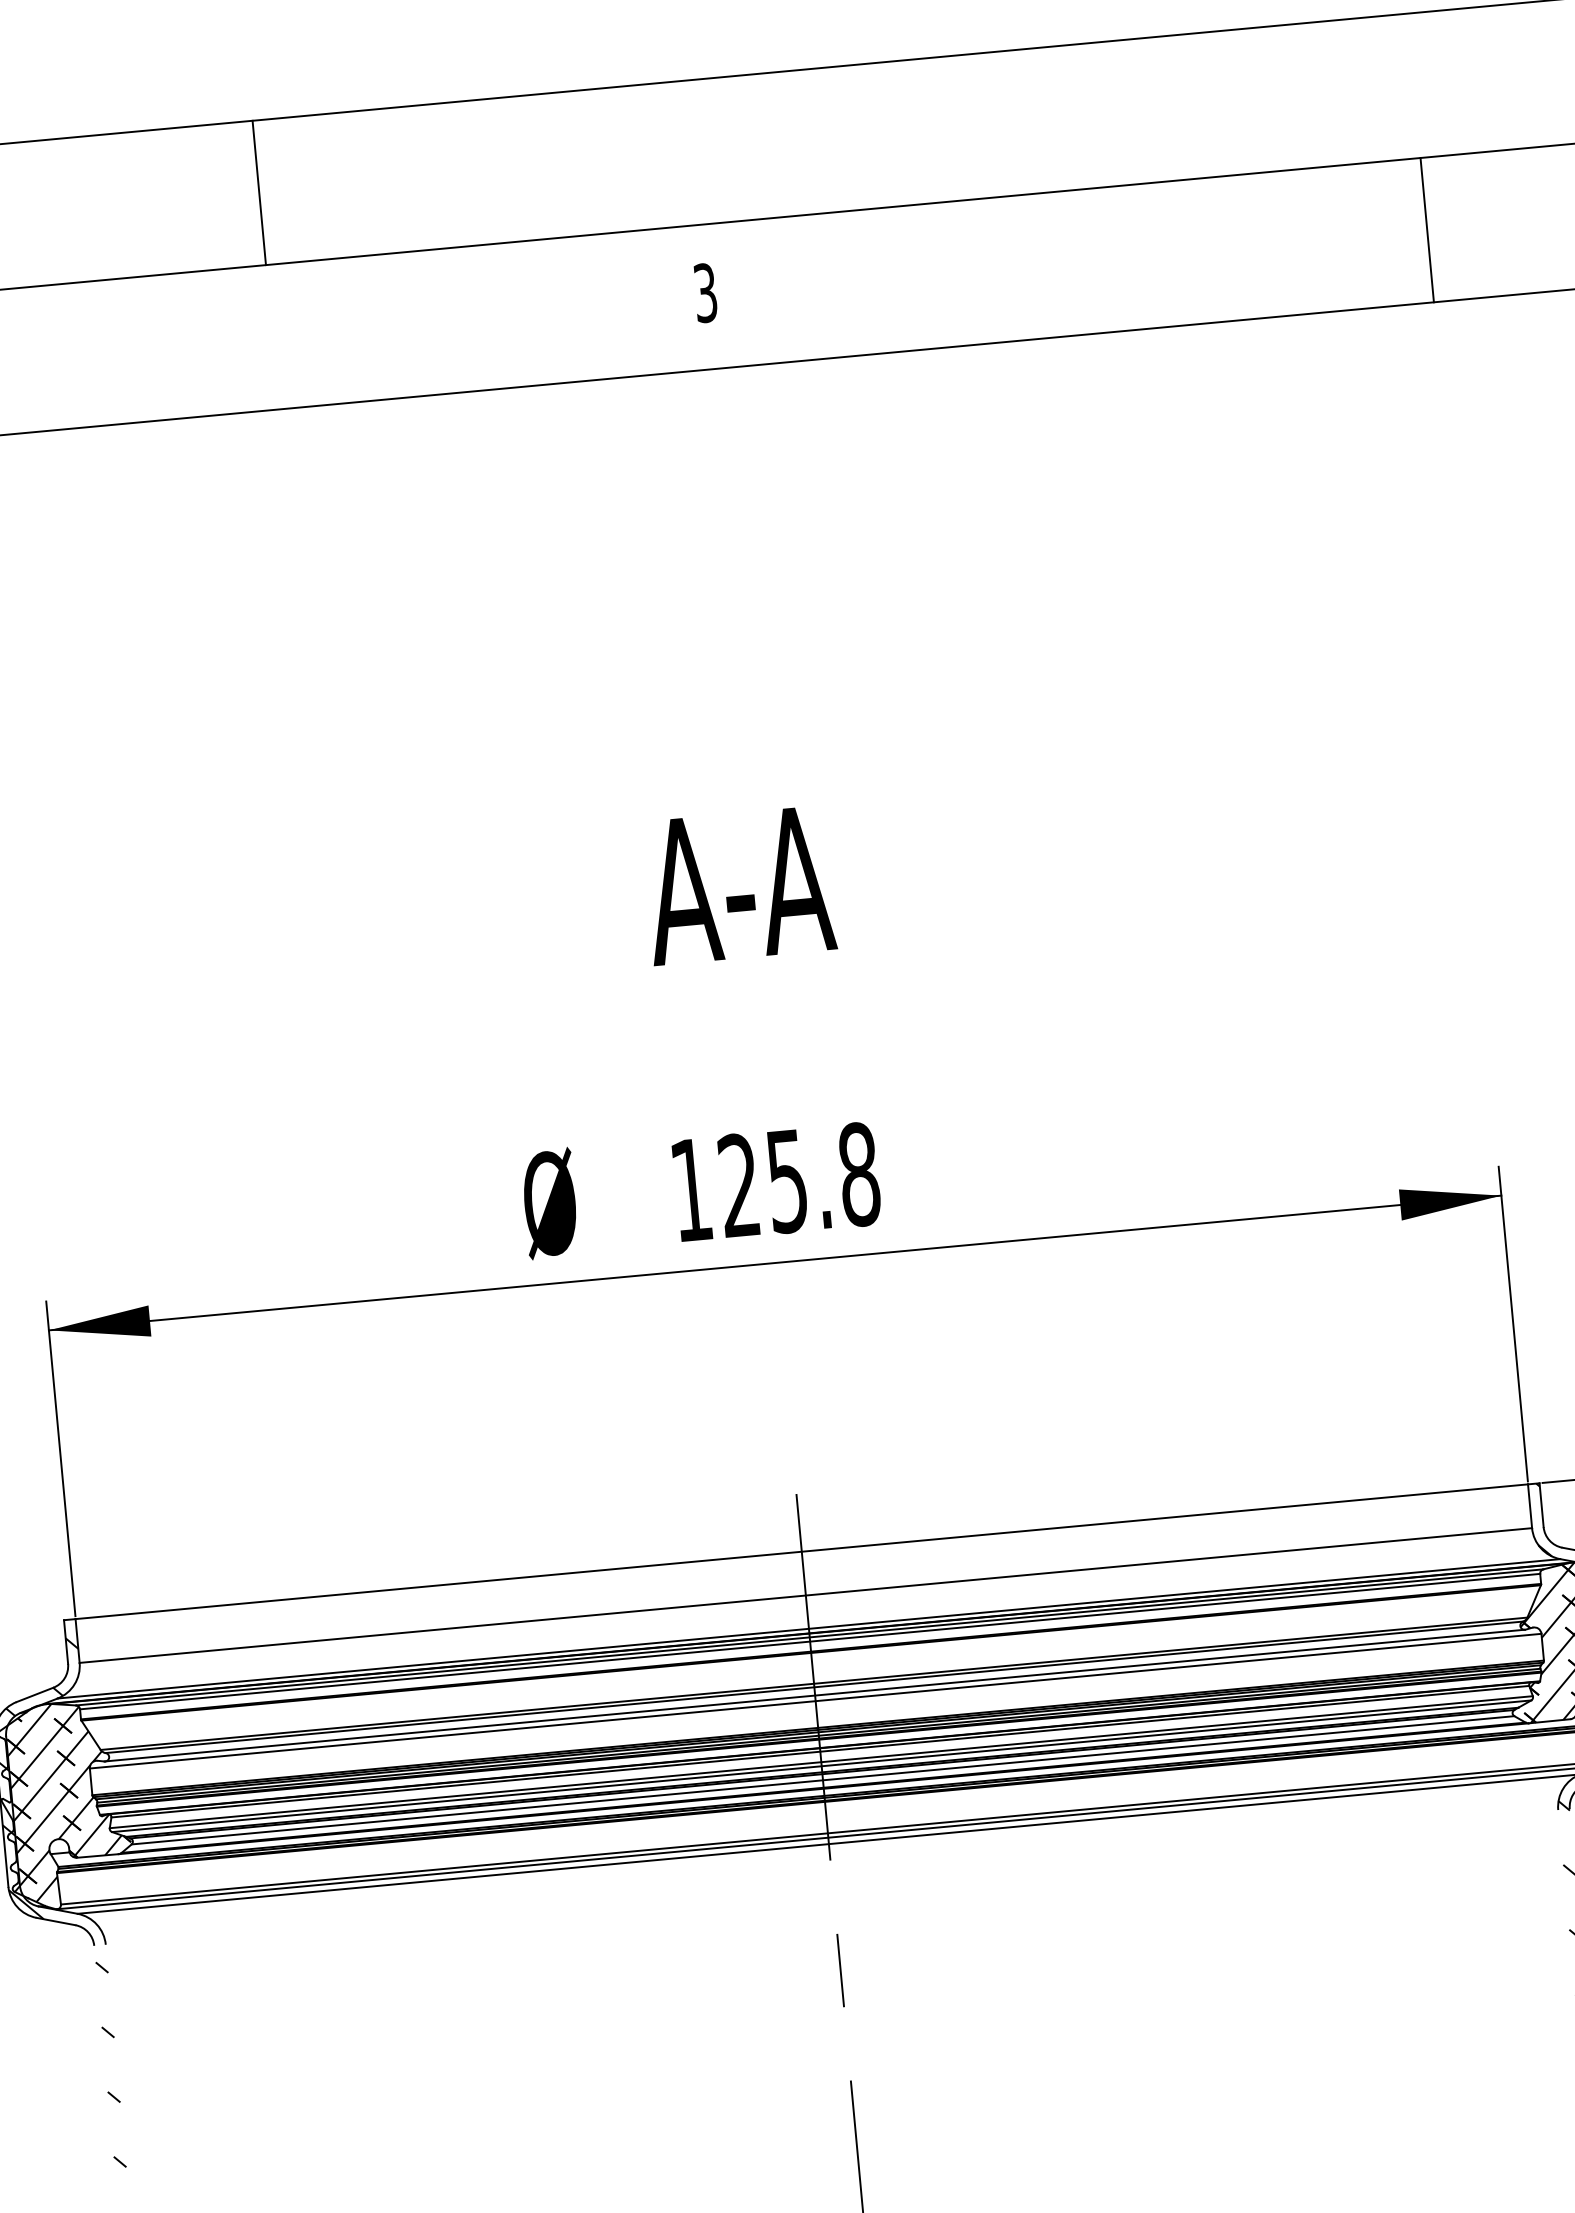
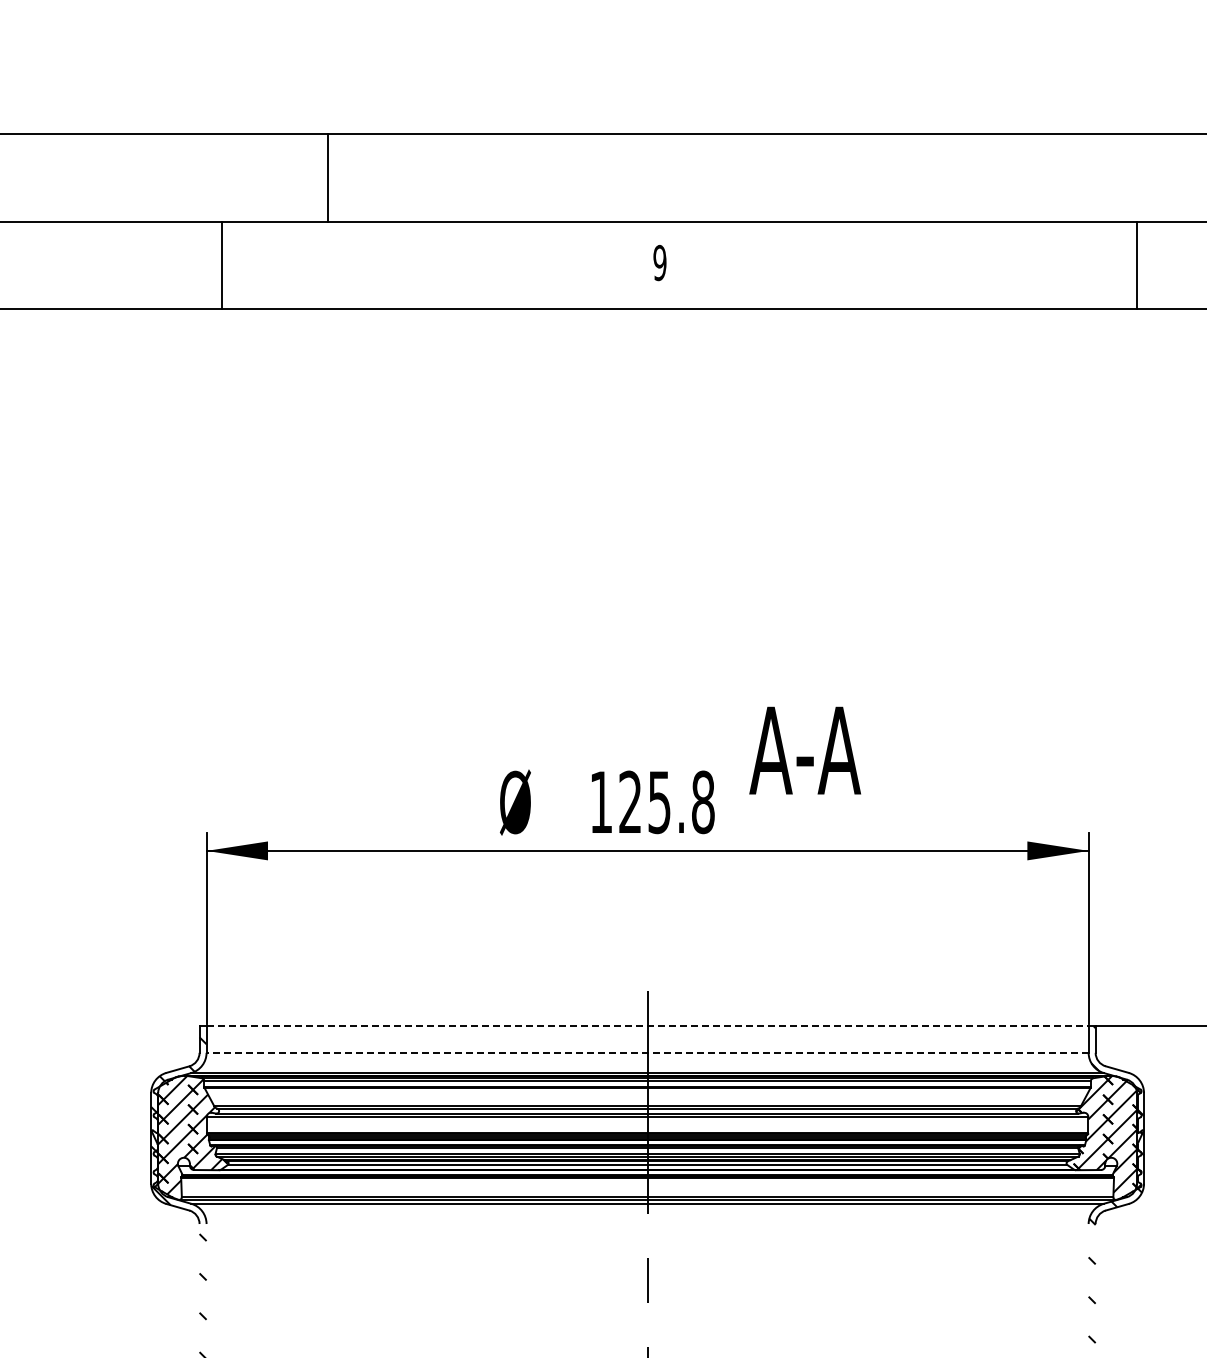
line: (258, 192) -> (327, 177), moved
line: (1428, 230) -> (1137, 265), moved
text: (704, 292) -> (659, 262), 3 -> 9
text: (738, 885) -> (804, 750), moved
line: (803, 1552) -> (648, 1026), solid -> dashed
line: (805, 1594) -> (647, 1052), solid -> dashed

